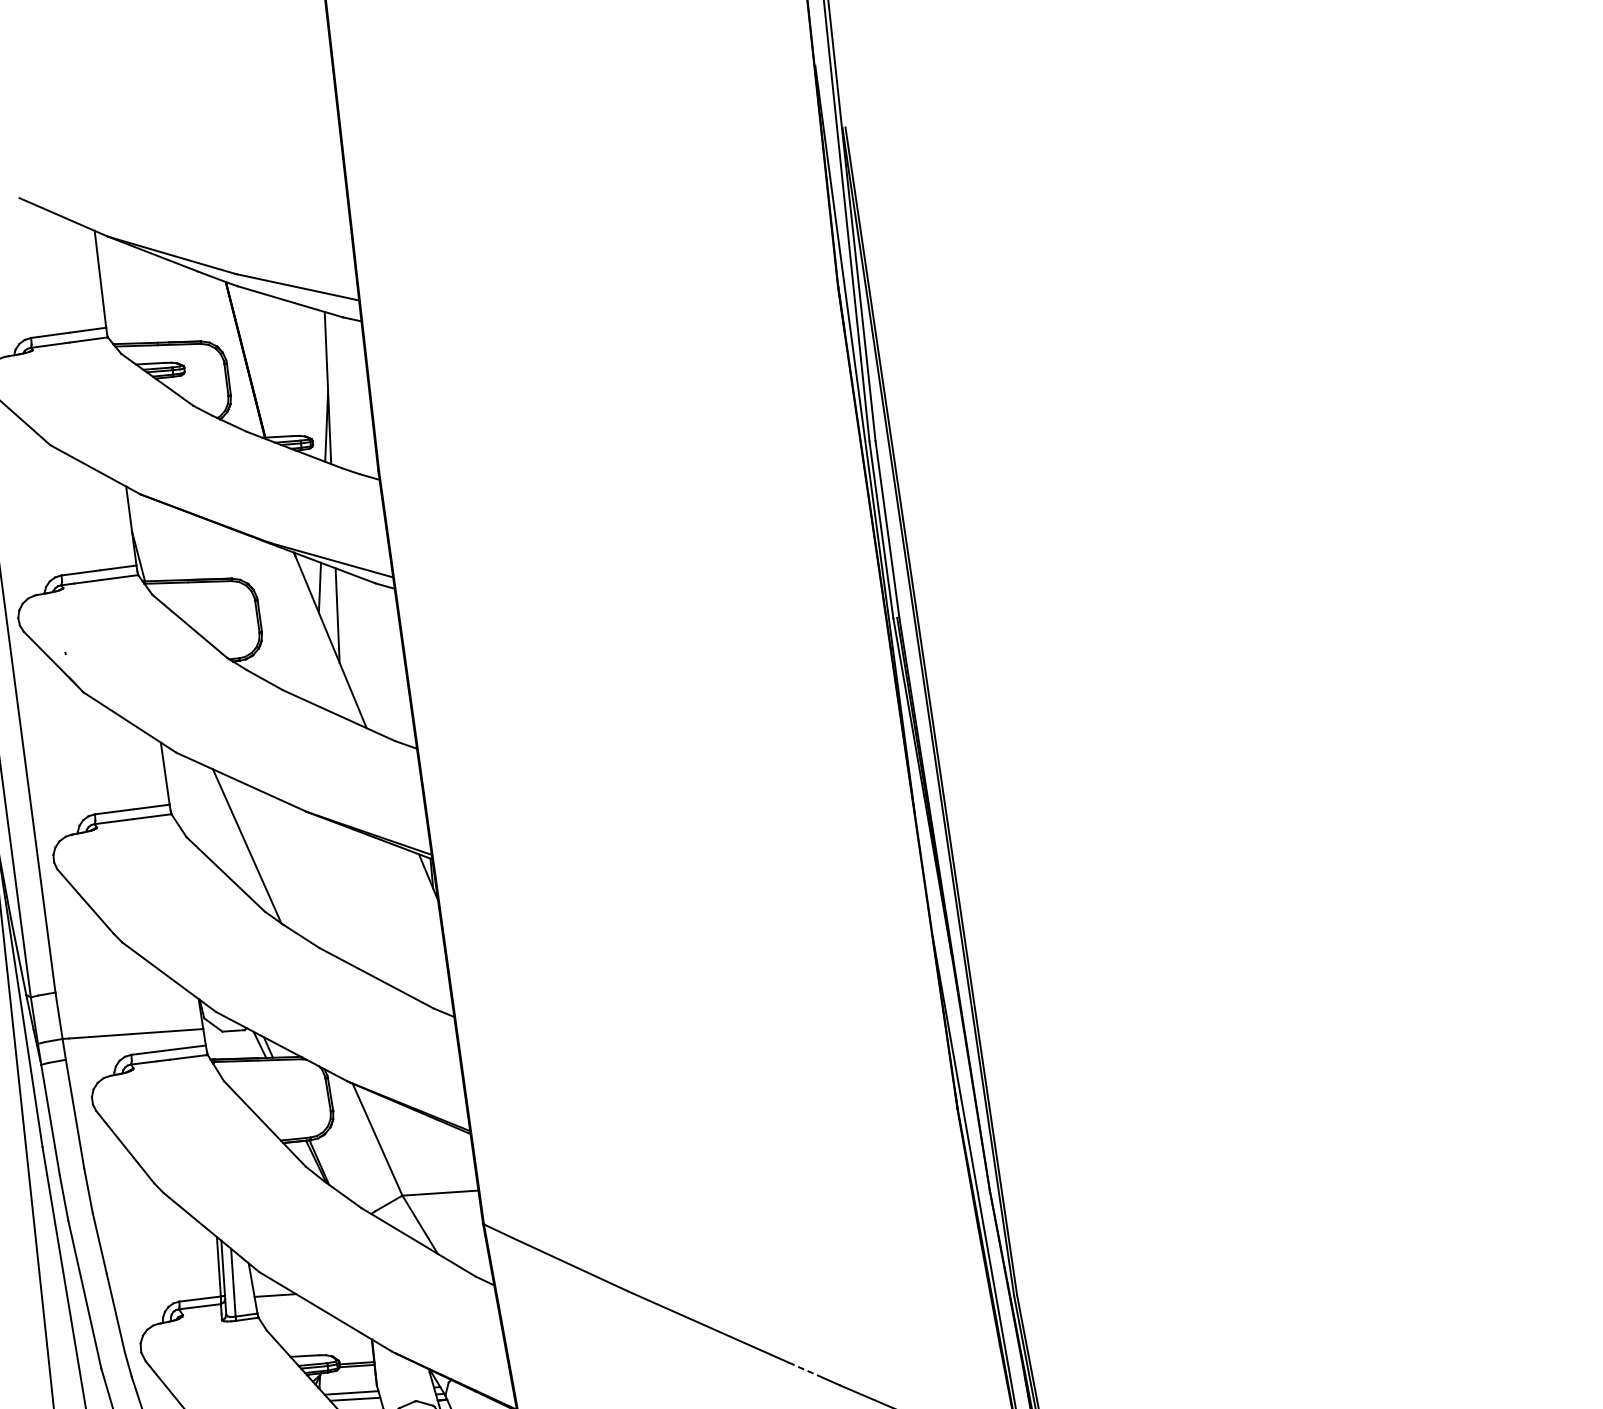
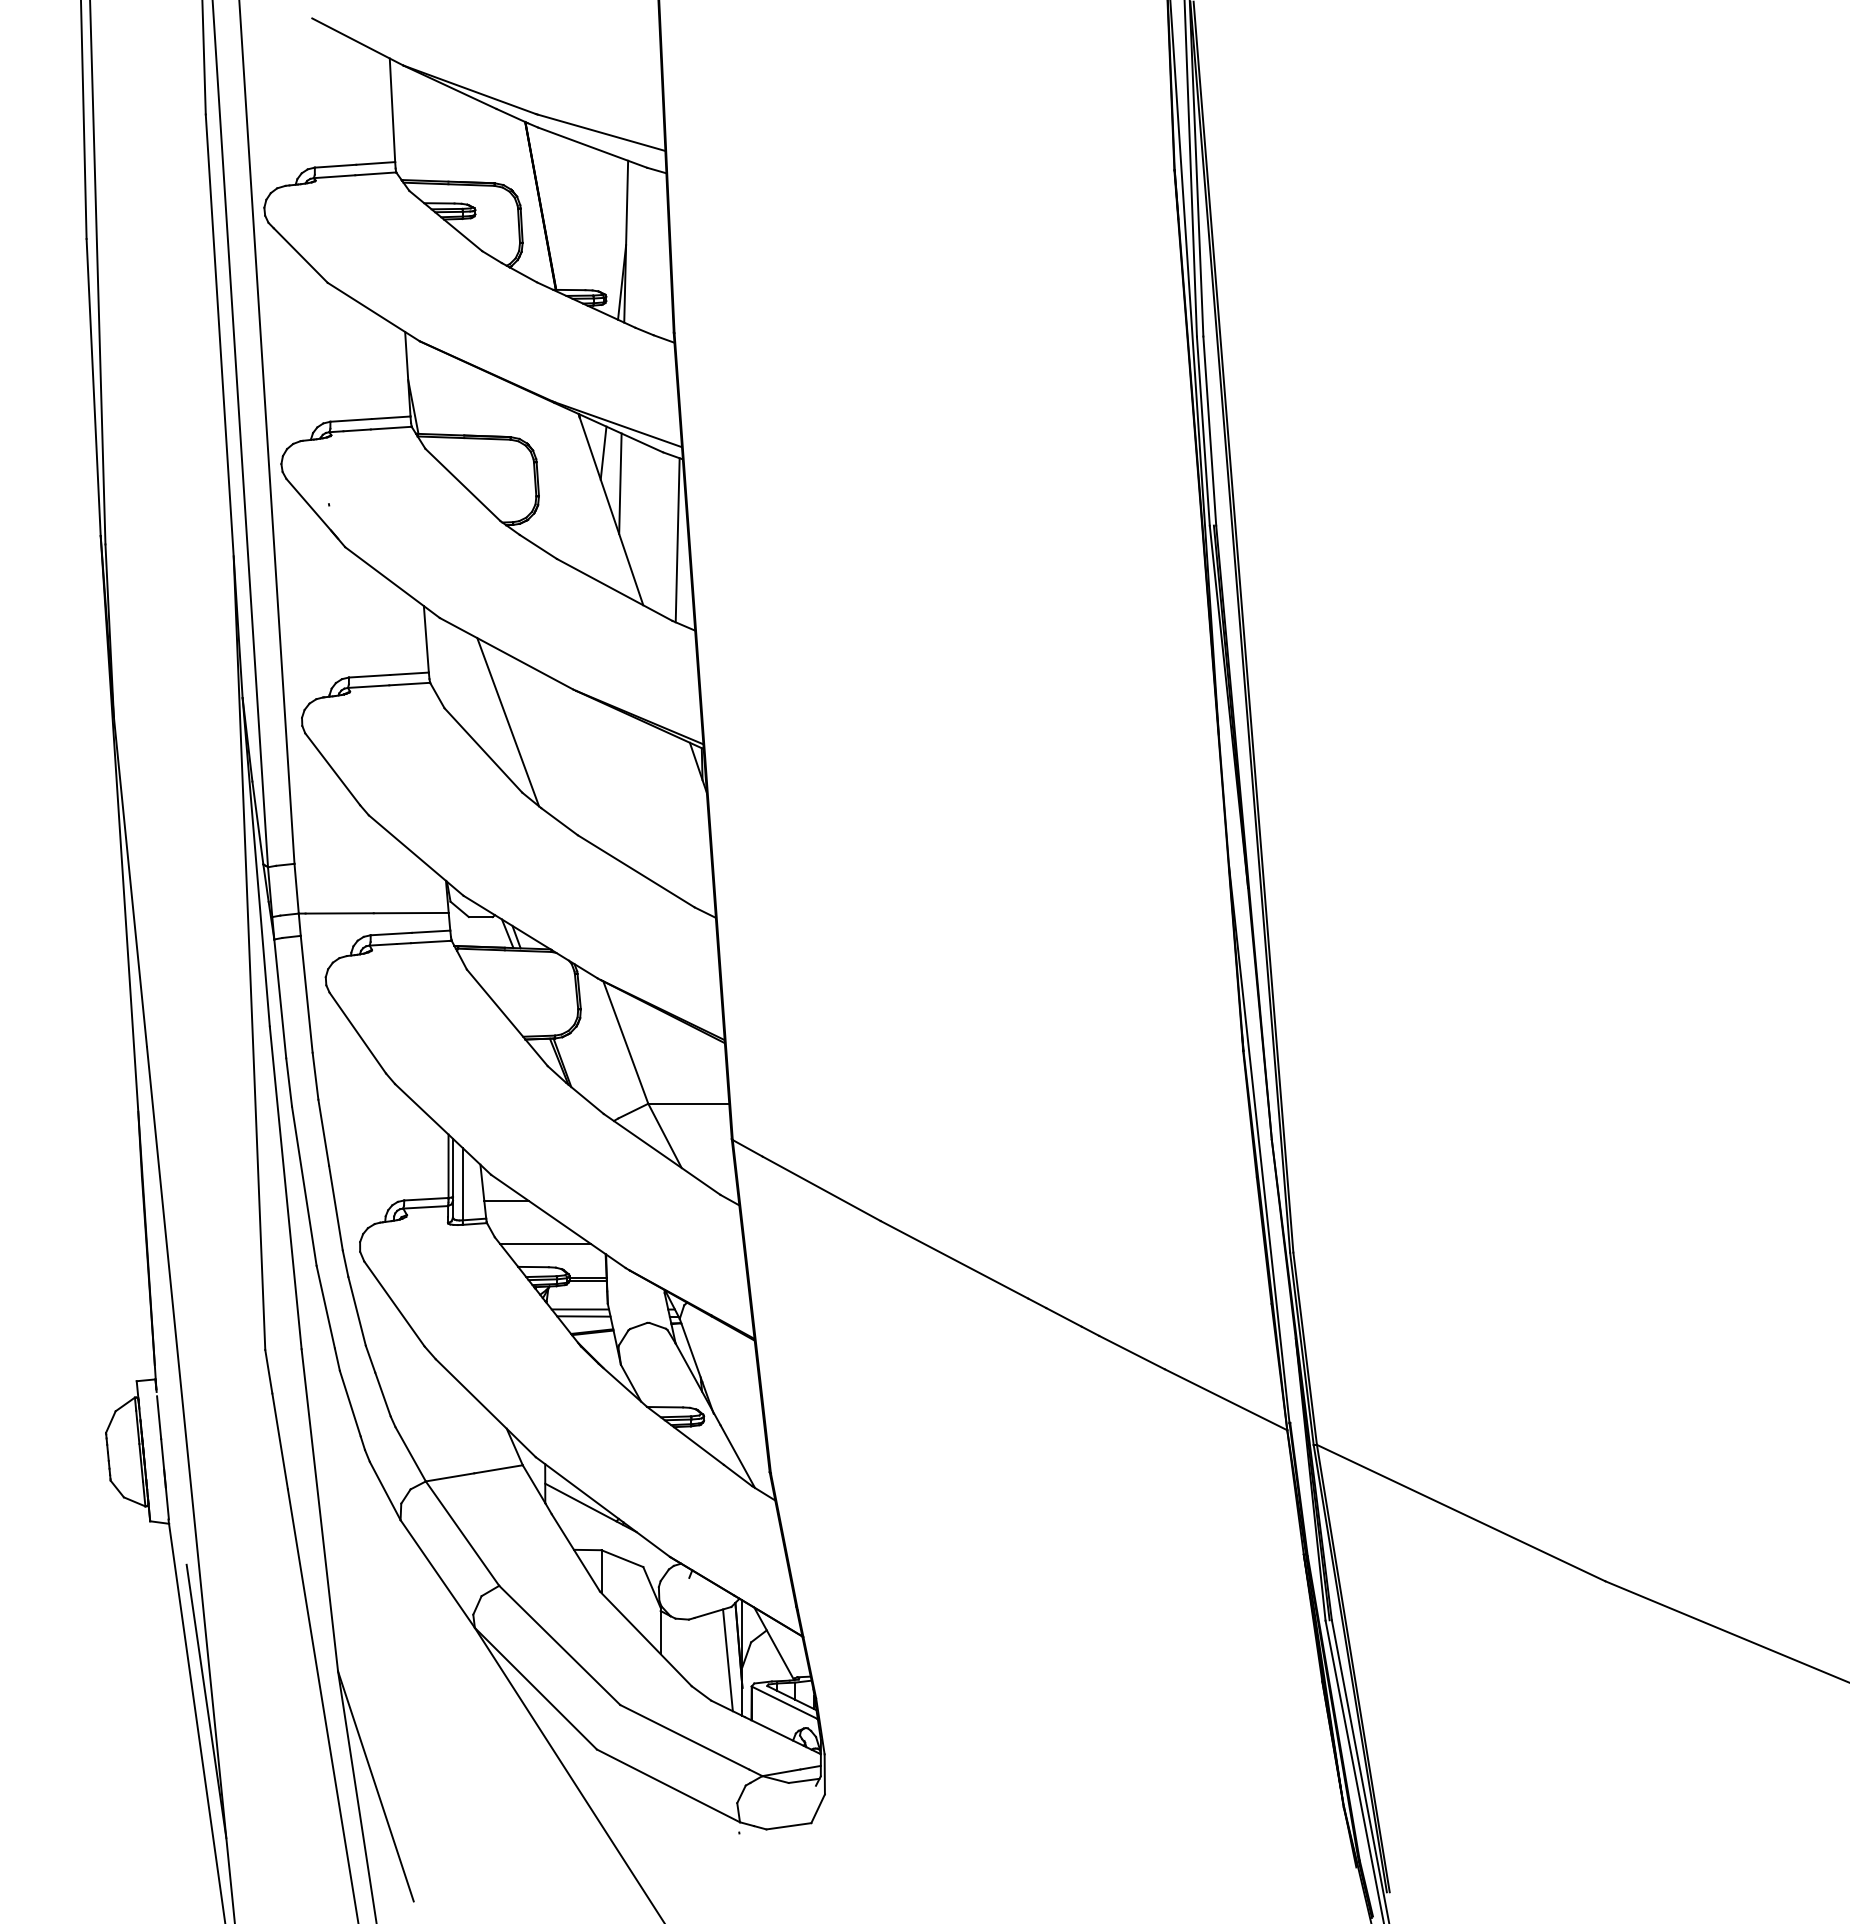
line: (394, 665) -> (677, 540), added
line: (313, 1333) -> (544, 1243), added
line: (806, 1370) -> (1064, 1317), dashed -> solid

